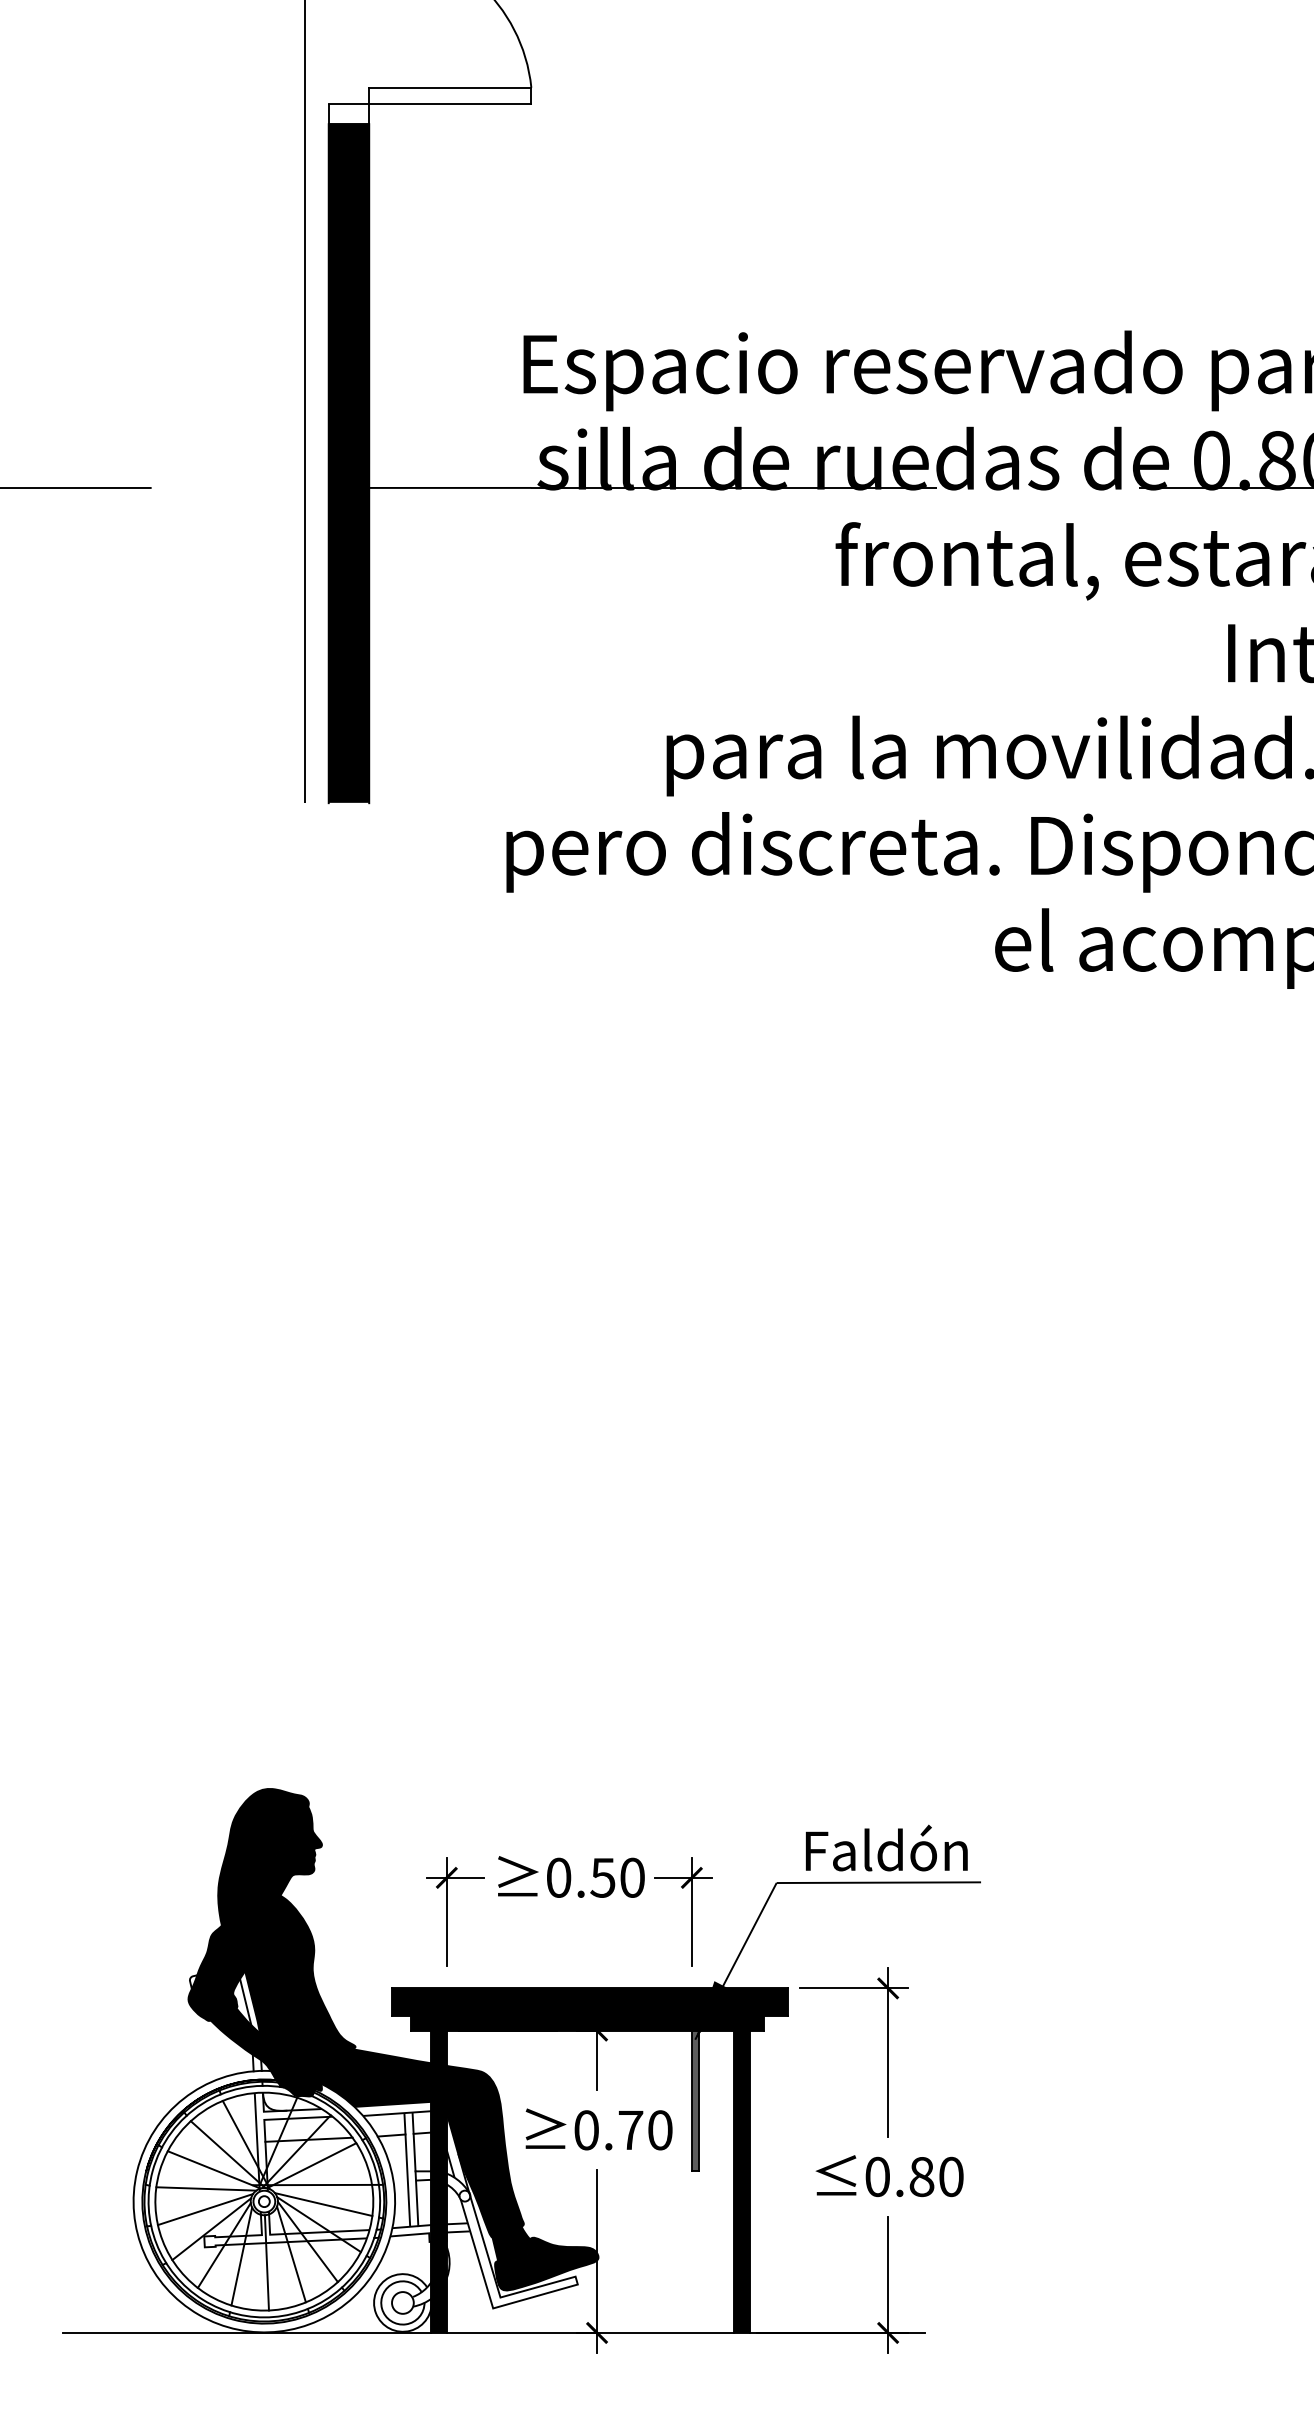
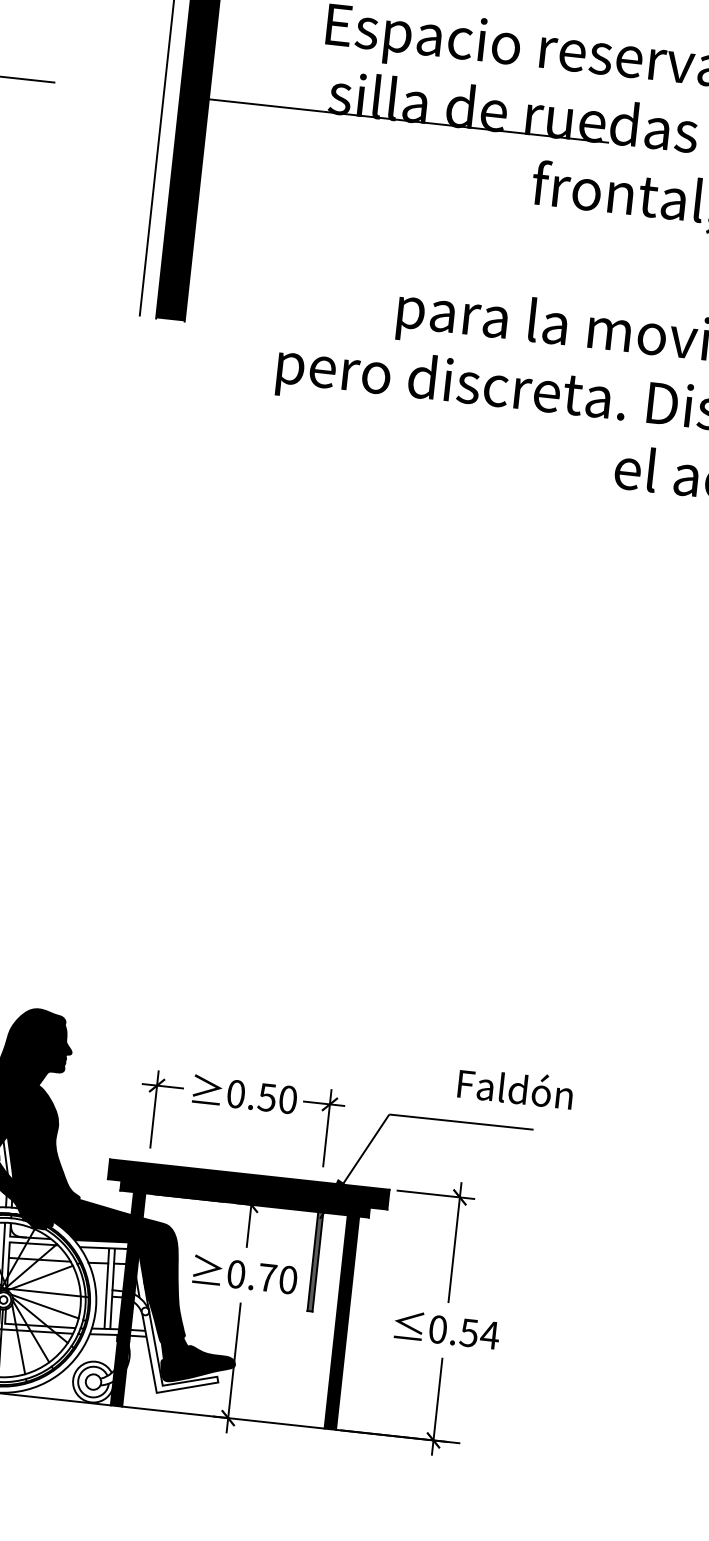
text: (886, 1847) -> (515, 1087), moved
text: (936, 2176) -> (479, 1333), 0.80 -> 0.54

